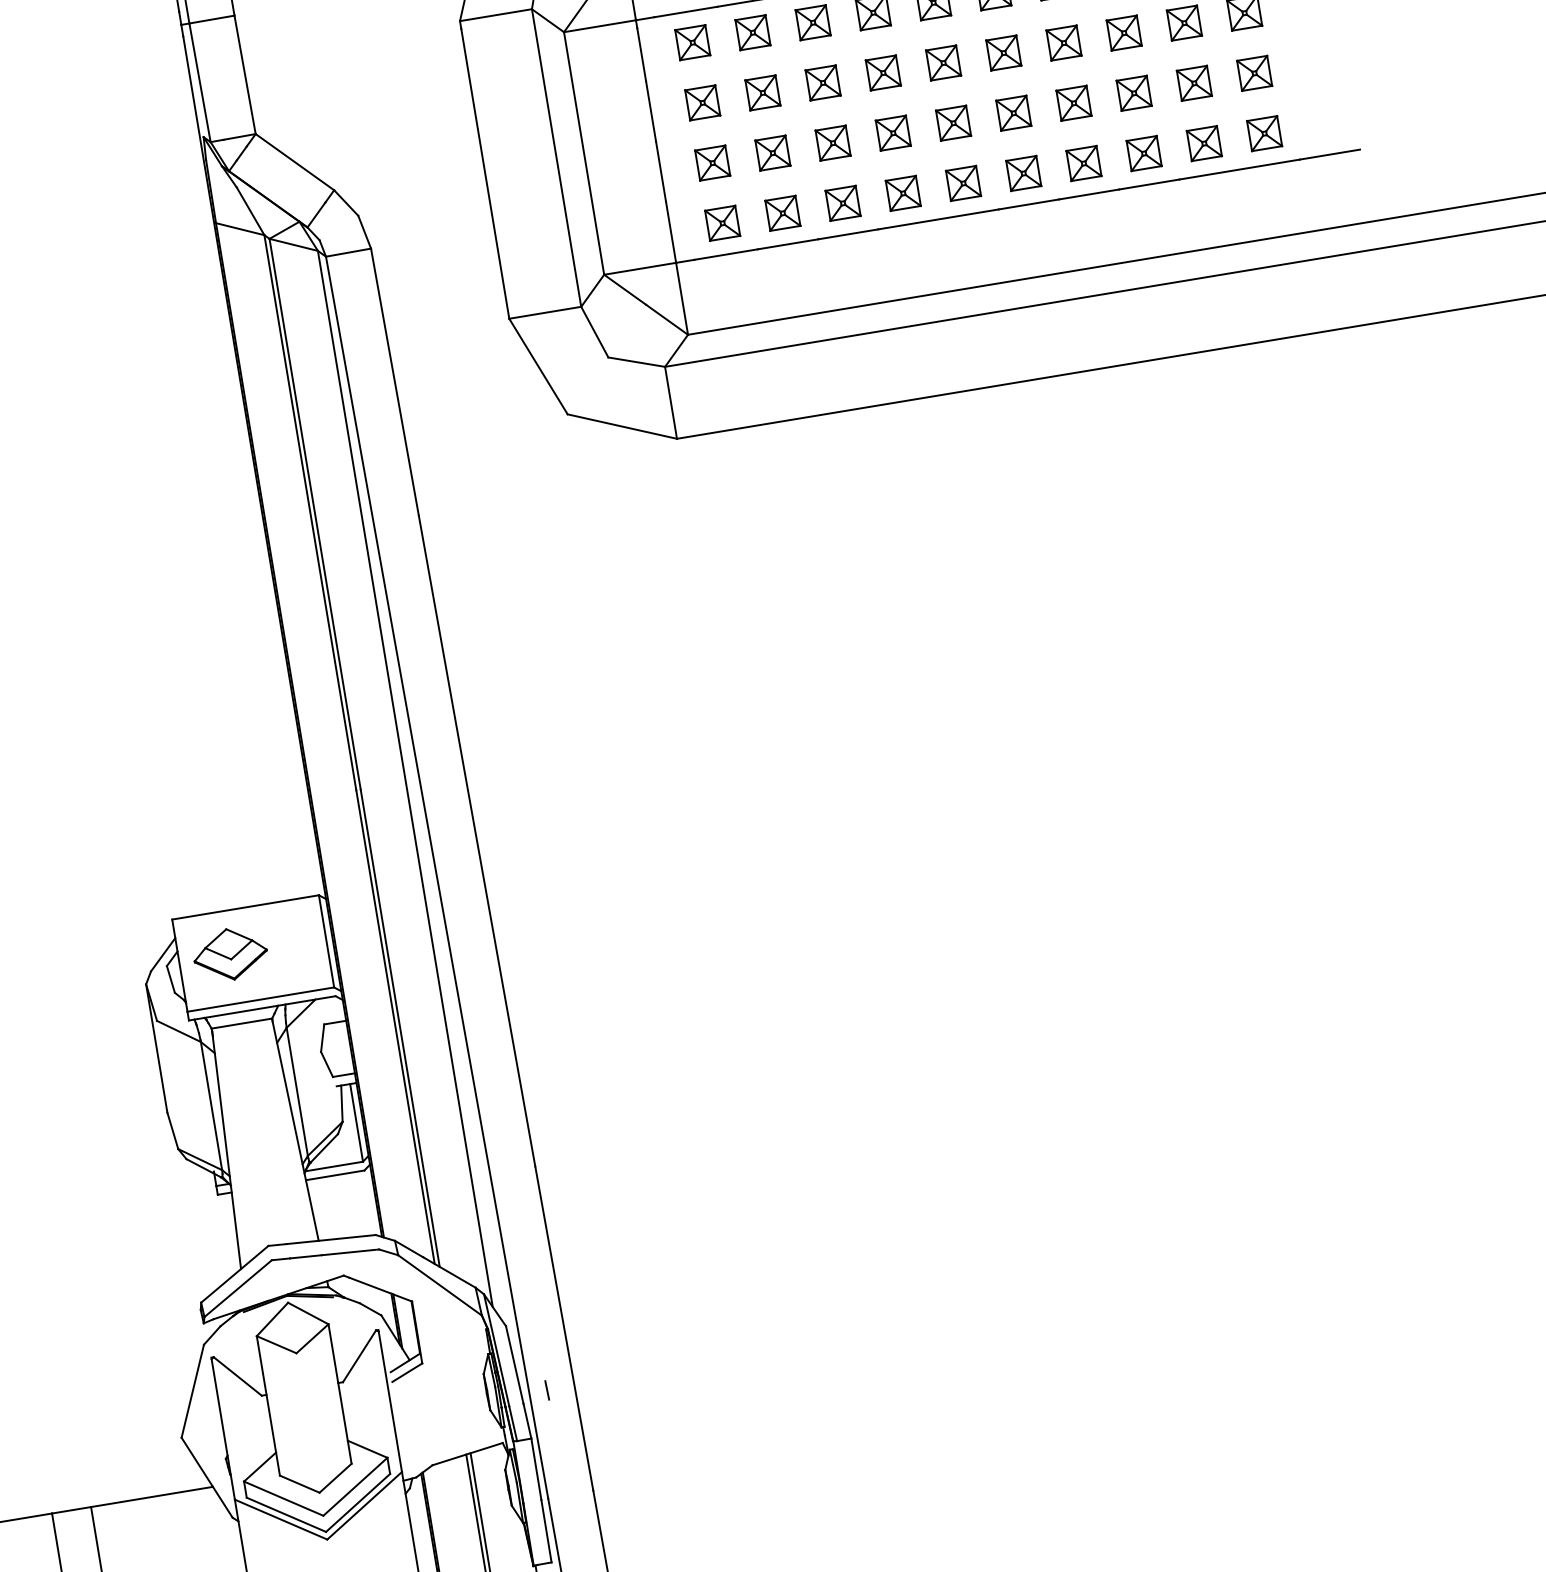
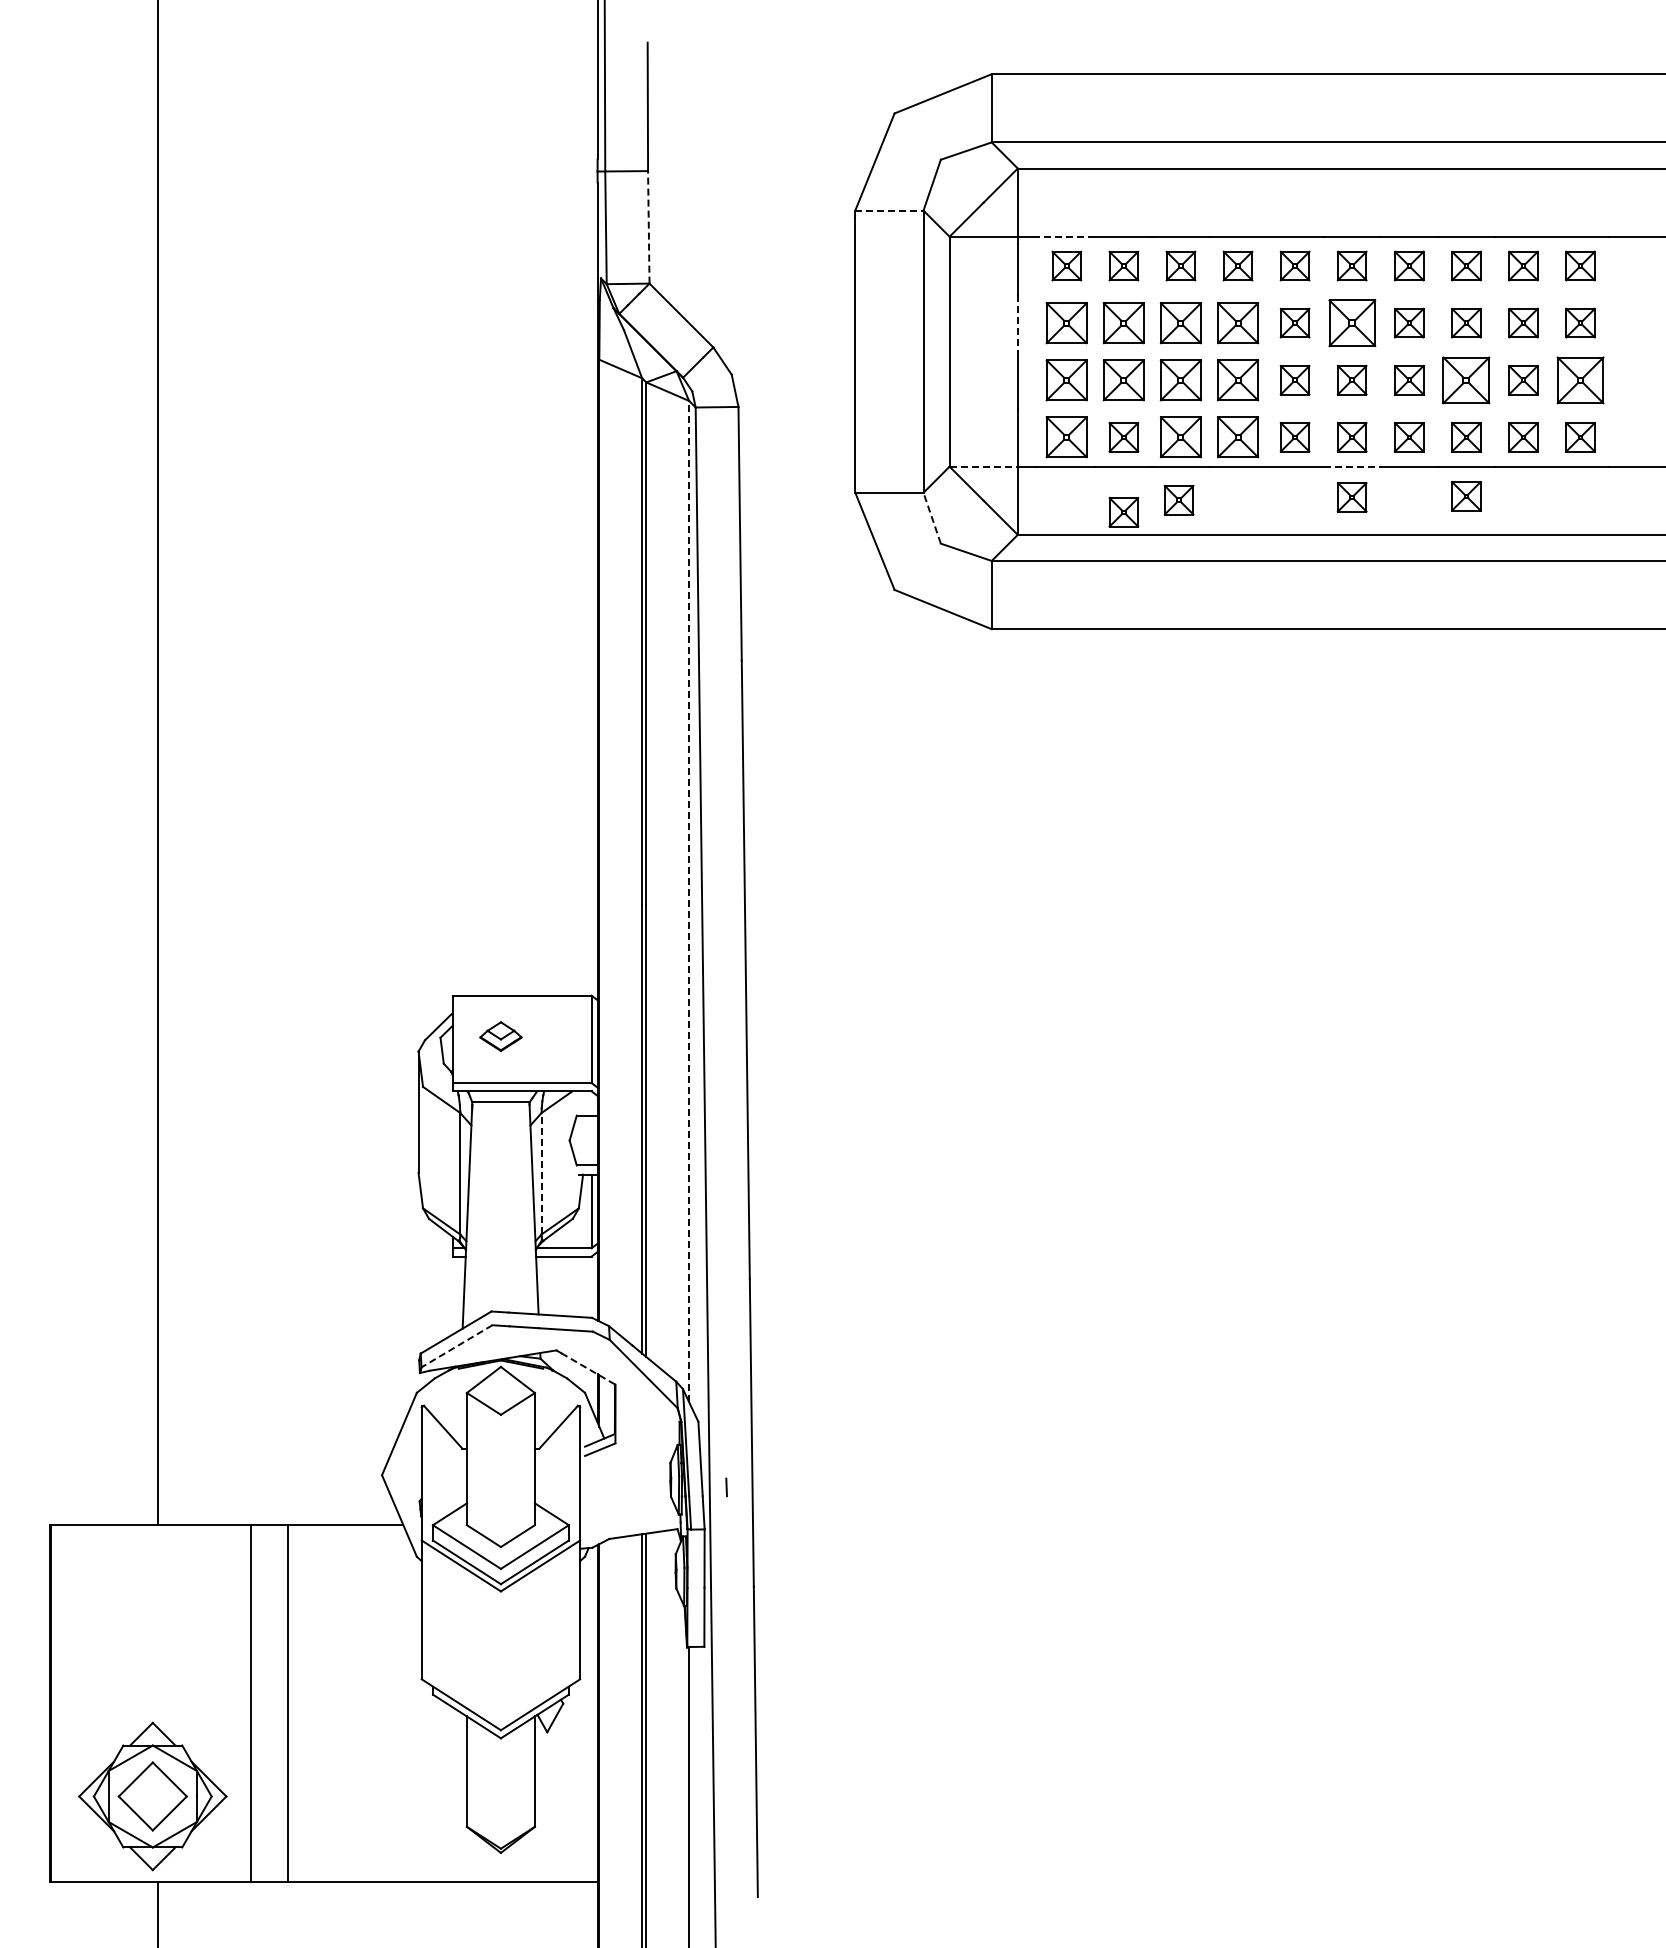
line: (685, 11) -> (1064, 236), solid -> dashed
line: (496, 15) -> (889, 210), solid -> dashed
part: (1002, 52) -> (1351, 322), size x1.6
part: (882, 72) -> (1237, 322), size x1.4
part: (1254, 72) -> (1580, 379), size x1.6
line: (244, 73) -> (648, 226), solid -> dashed
part: (822, 82) -> (1180, 322), size x1.4
part: (762, 92) -> (1123, 322), size x1.4
part: (1134, 92) -> (1466, 379), size x1.6
part: (702, 102) -> (1066, 322), size x1.4
line: (650, 111) -> (1017, 323), solid -> dashed
part: (892, 132) -> (1237, 379), size x1.4
part: (832, 142) -> (1180, 379), size x1.4
part: (772, 152) -> (1123, 379), size x1.4
part: (712, 162) -> (1066, 379), size x1.4
part: (902, 193) -> (1237, 437), size x1.4
part: (842, 203) -> (1180, 437), size x1.4
line: (1029, 204) -> (1352, 466), solid -> dashed
part: (1154, 215) -> (1466, 496), added
part: (722, 223) -> (1066, 437), size x1.4
part: (1033, 237) -> (1351, 497), added
line: (640, 268) -> (984, 466), solid -> dashed
part: (851, 269) -> (1178, 499), added
part: (795, 292) -> (1123, 512), added
line: (595, 332) -> (932, 518), solid -> dashed
line: (405, 778) -> (689, 901), solid -> dashed
part: (229, 954) -> (500, 1036), size x0.6
line: (297, 1091) -> (541, 1173), solid -> dashed
line: (237, 1288) -> (456, 1346), solid -> dashed
line: (380, 1290) -> (588, 1369), solid -> dashed

